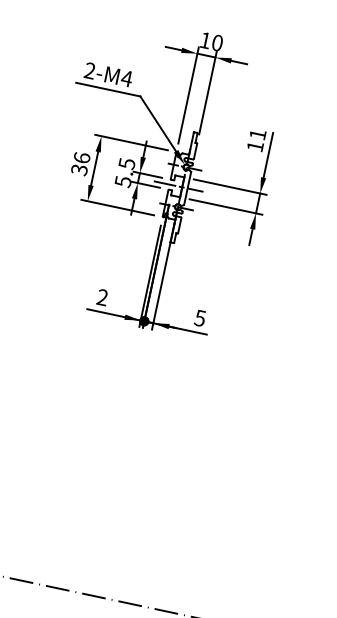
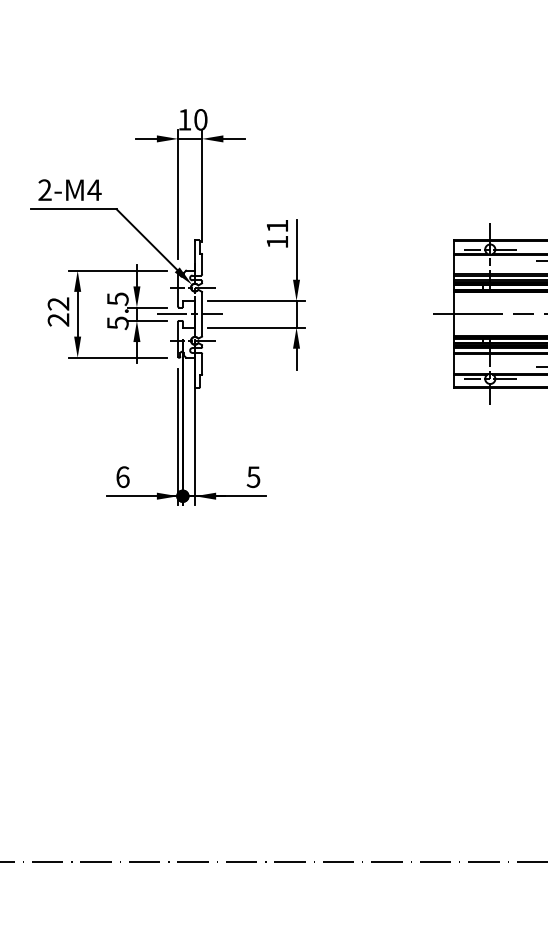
text: (80, 163) -> (58, 311), 36 -> 22
text: (102, 297) -> (122, 477), 2 -> 6

